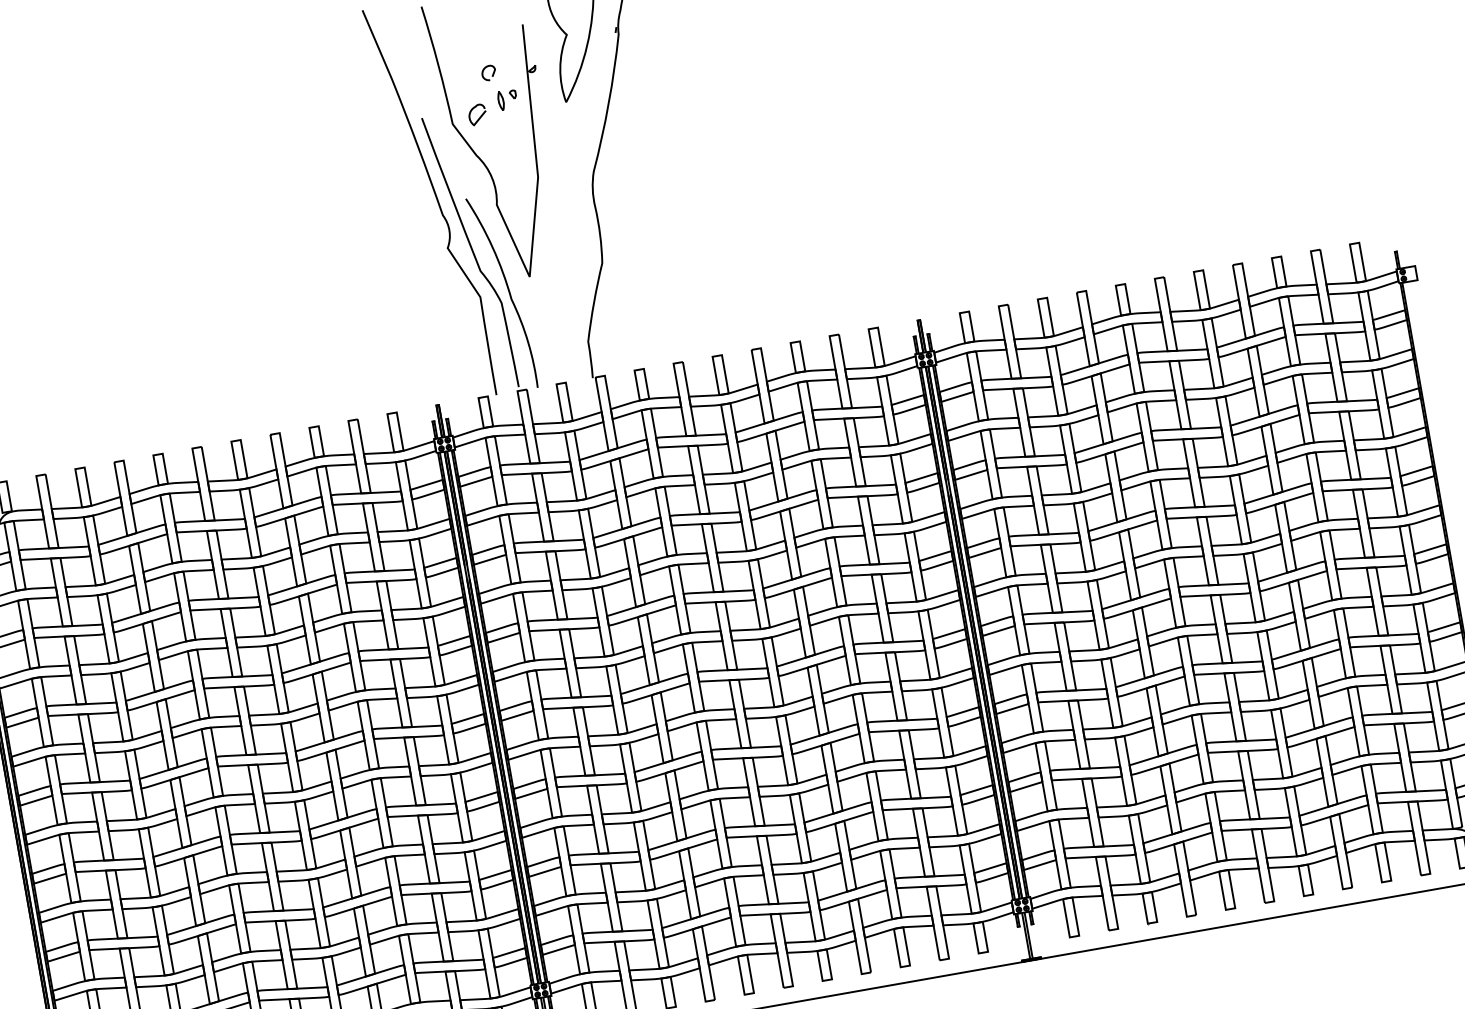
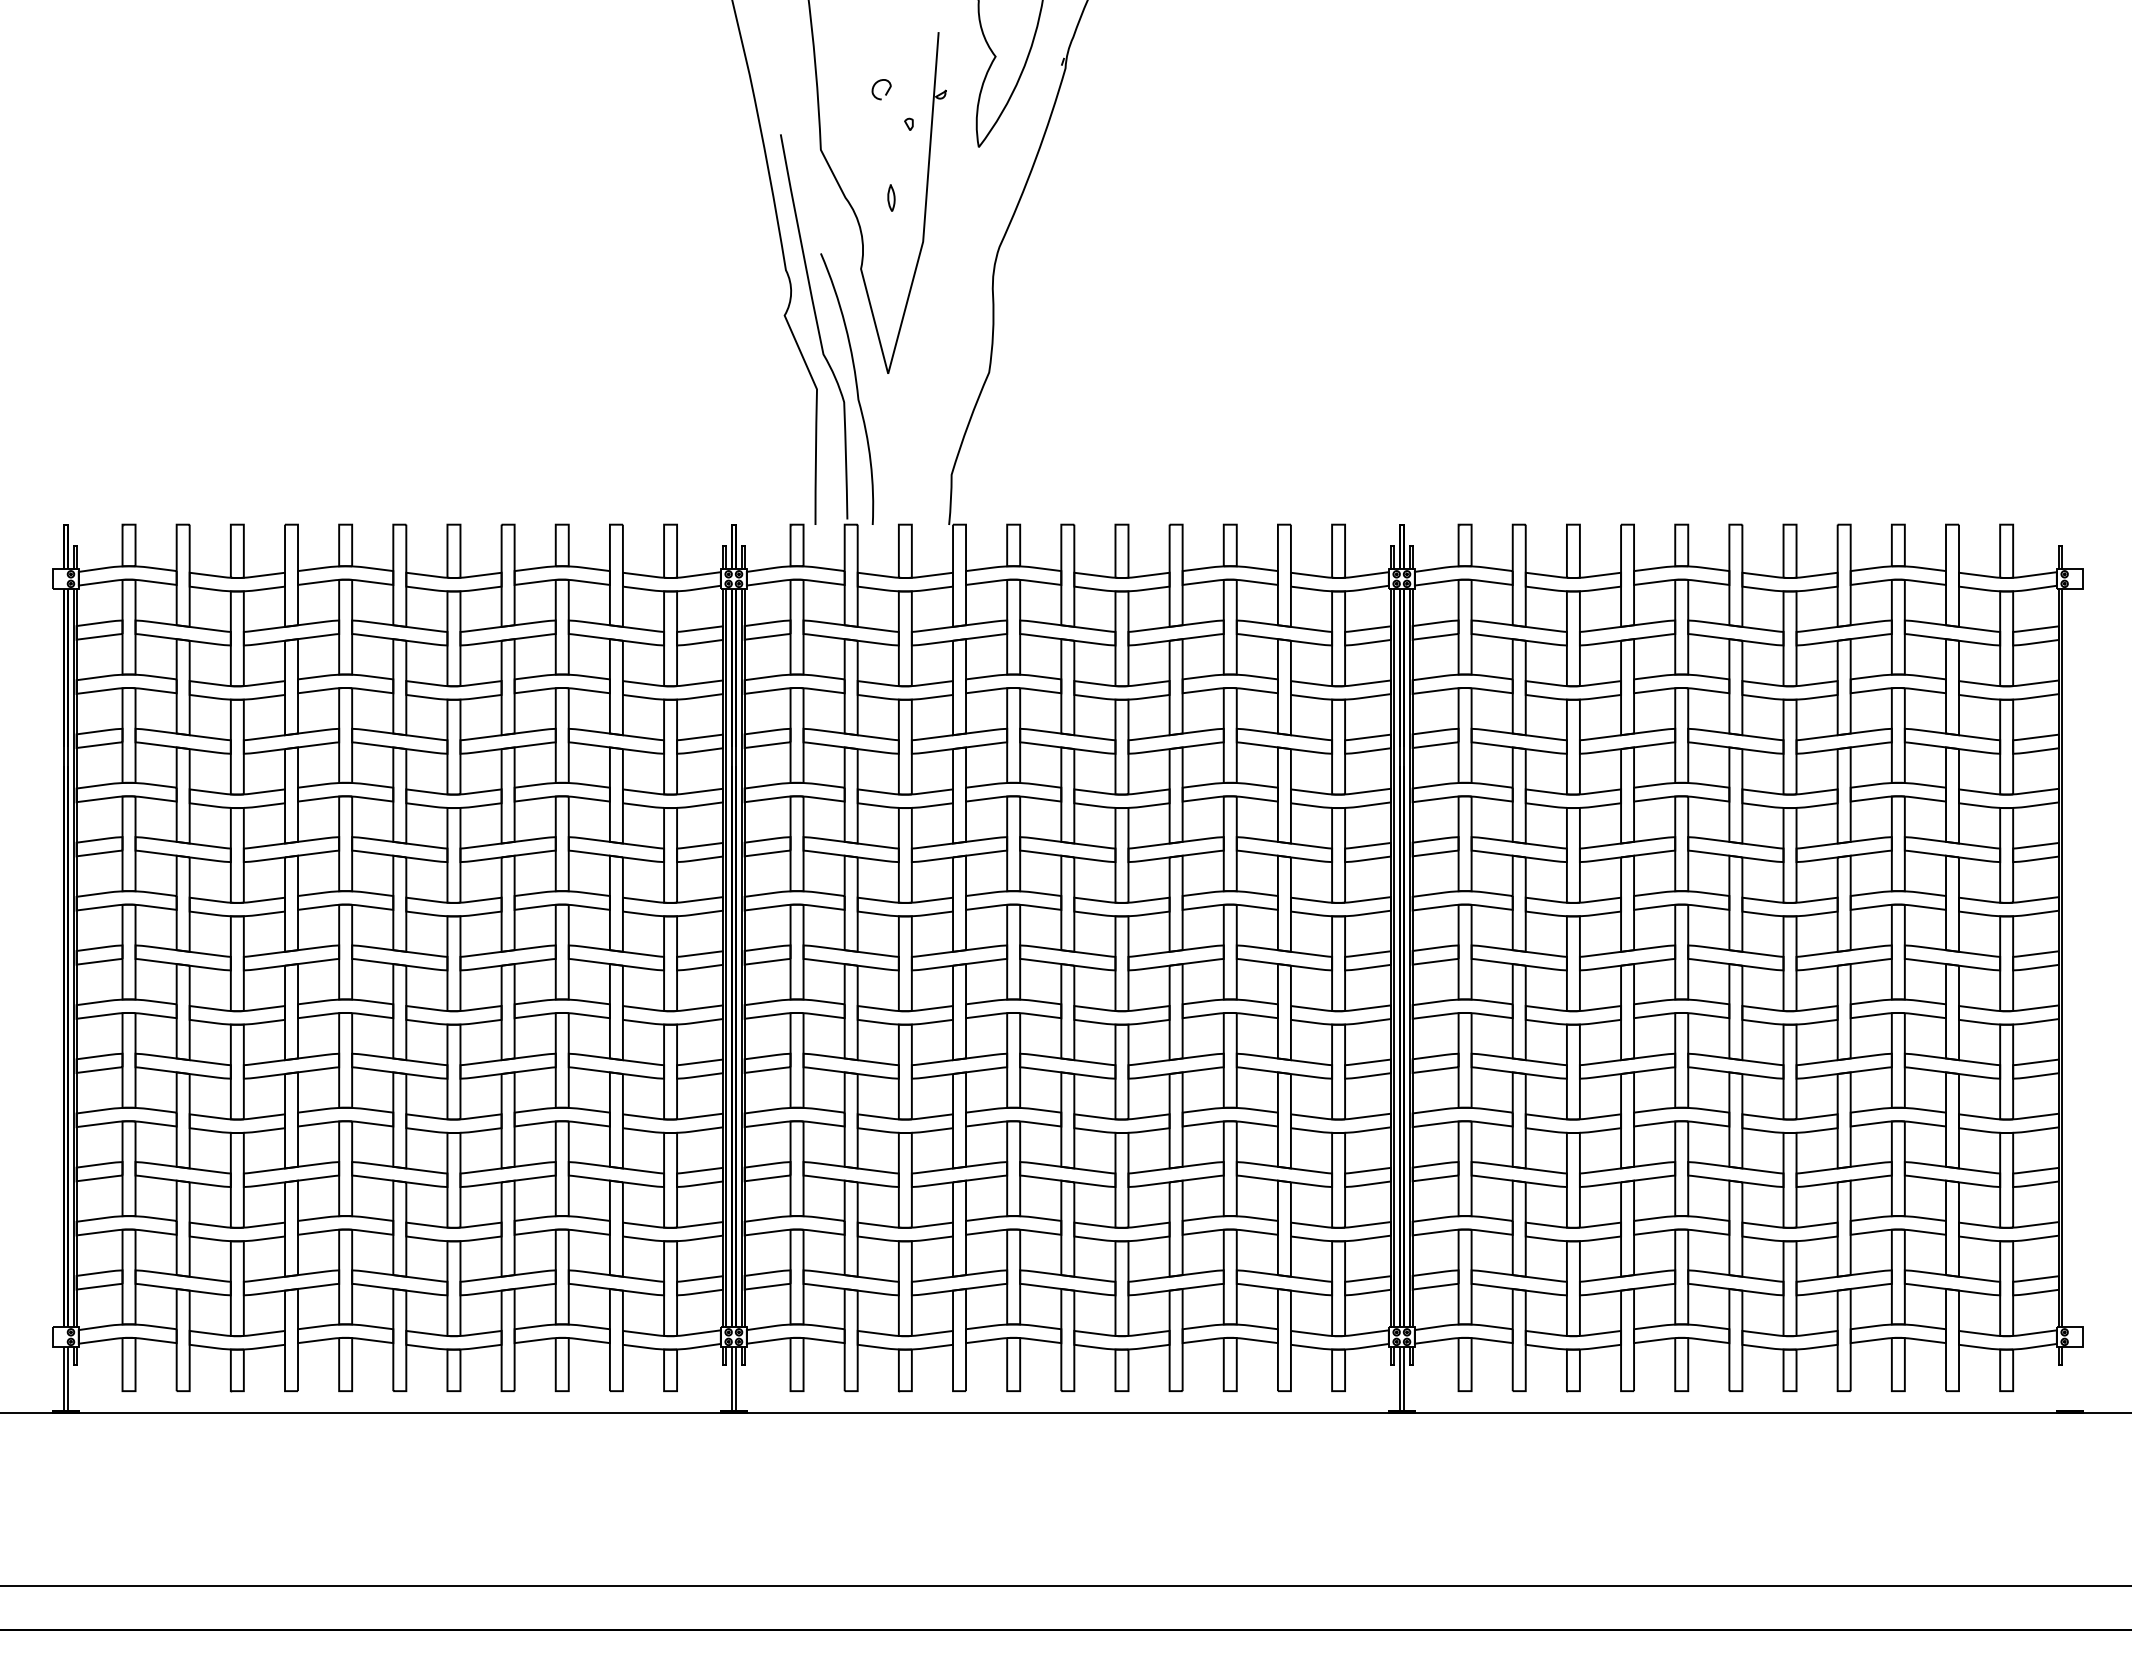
curve: (499, 100) -> (889, 197), moved
curve: (480, 116) -> (860, 145), removed

